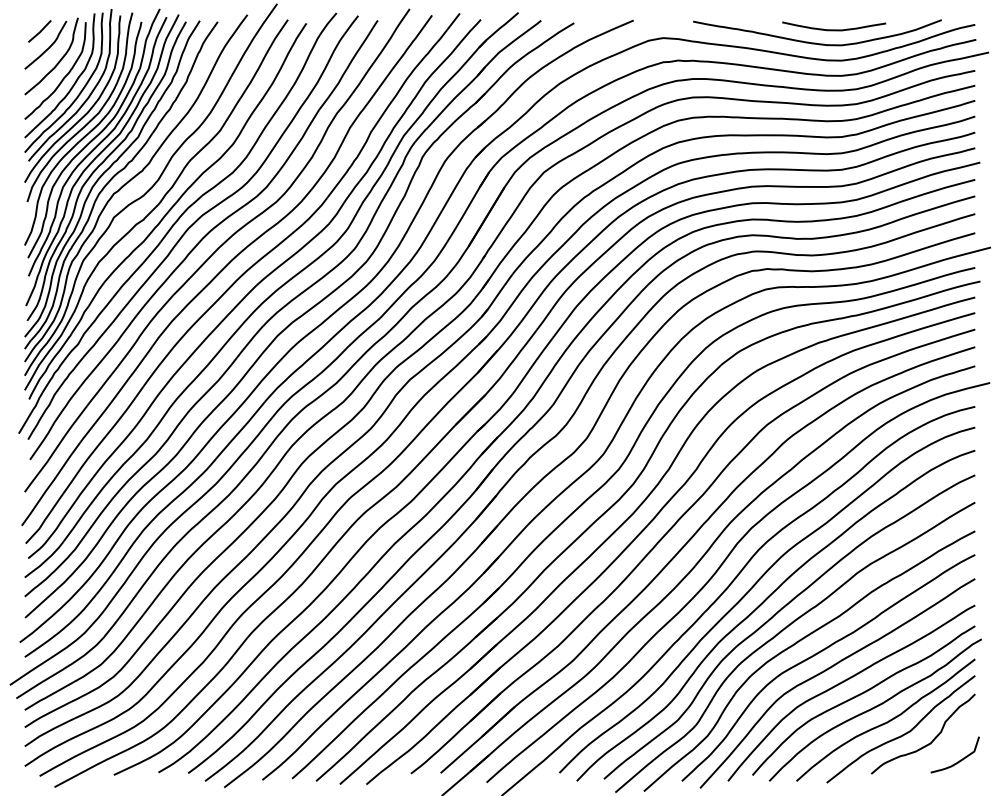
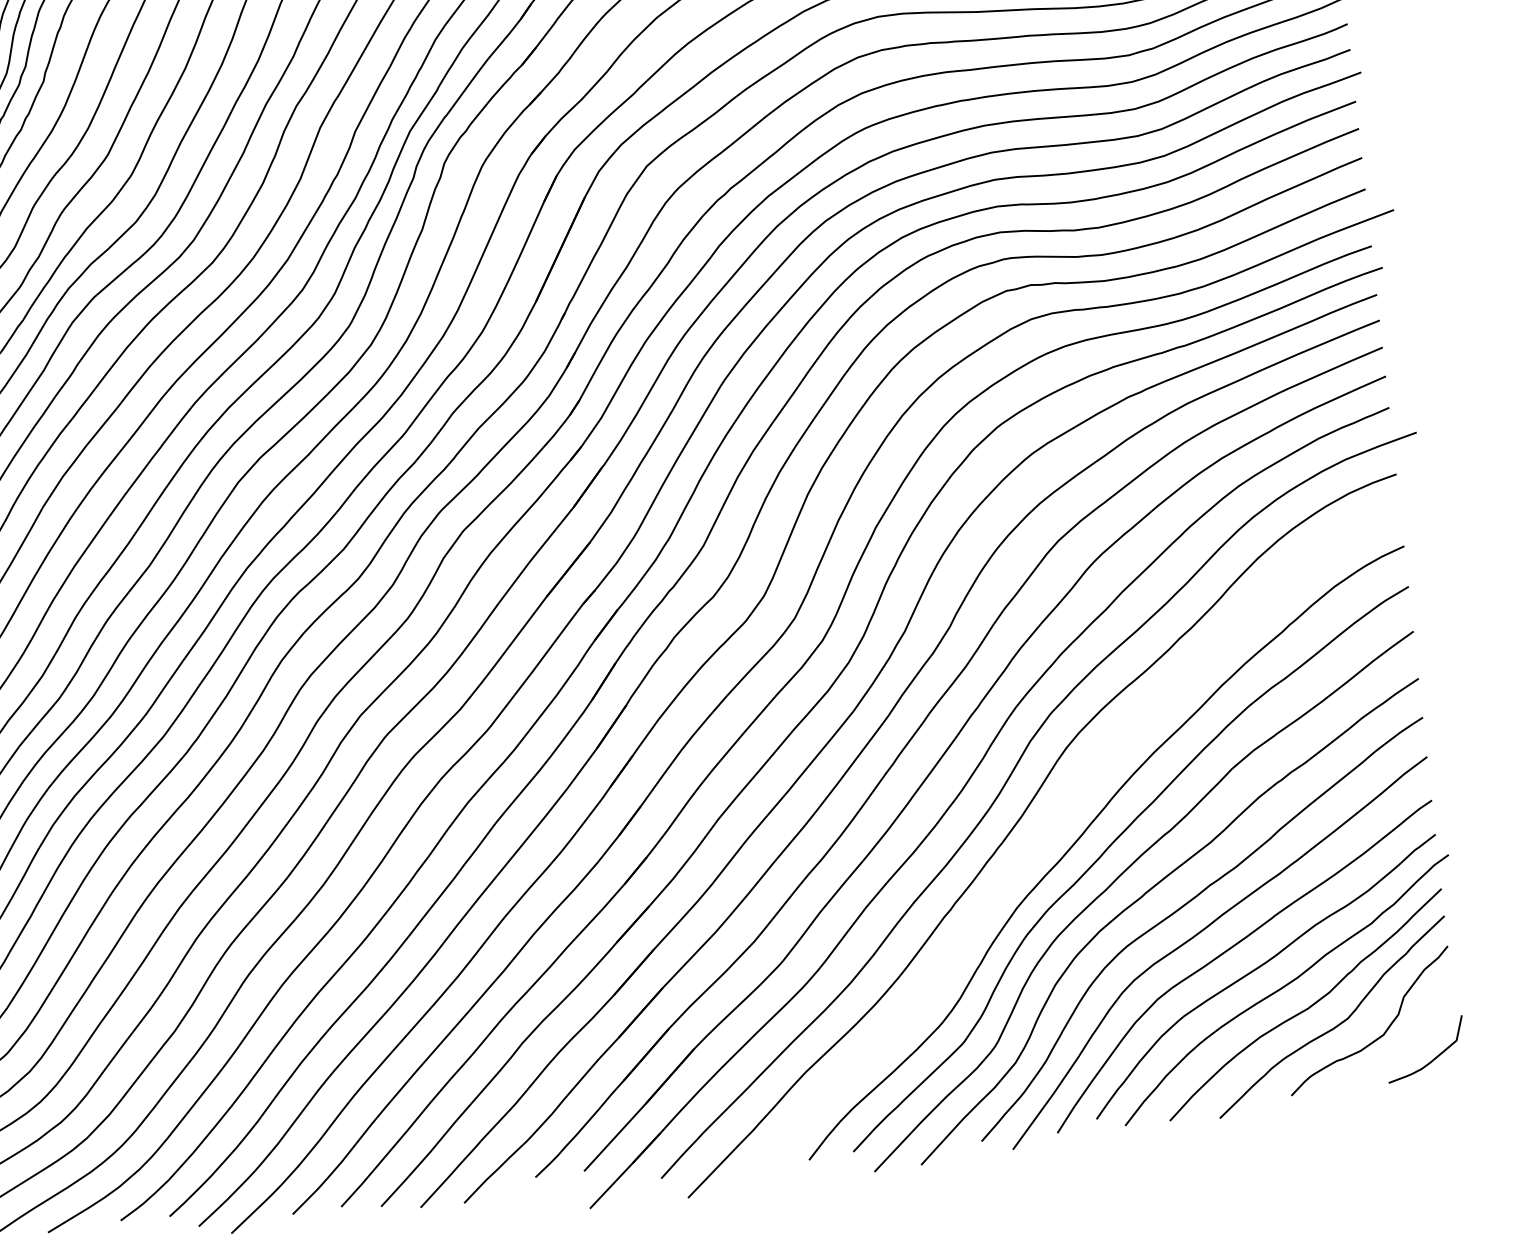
curve: (754, 586) -> (1066, 808), removed

